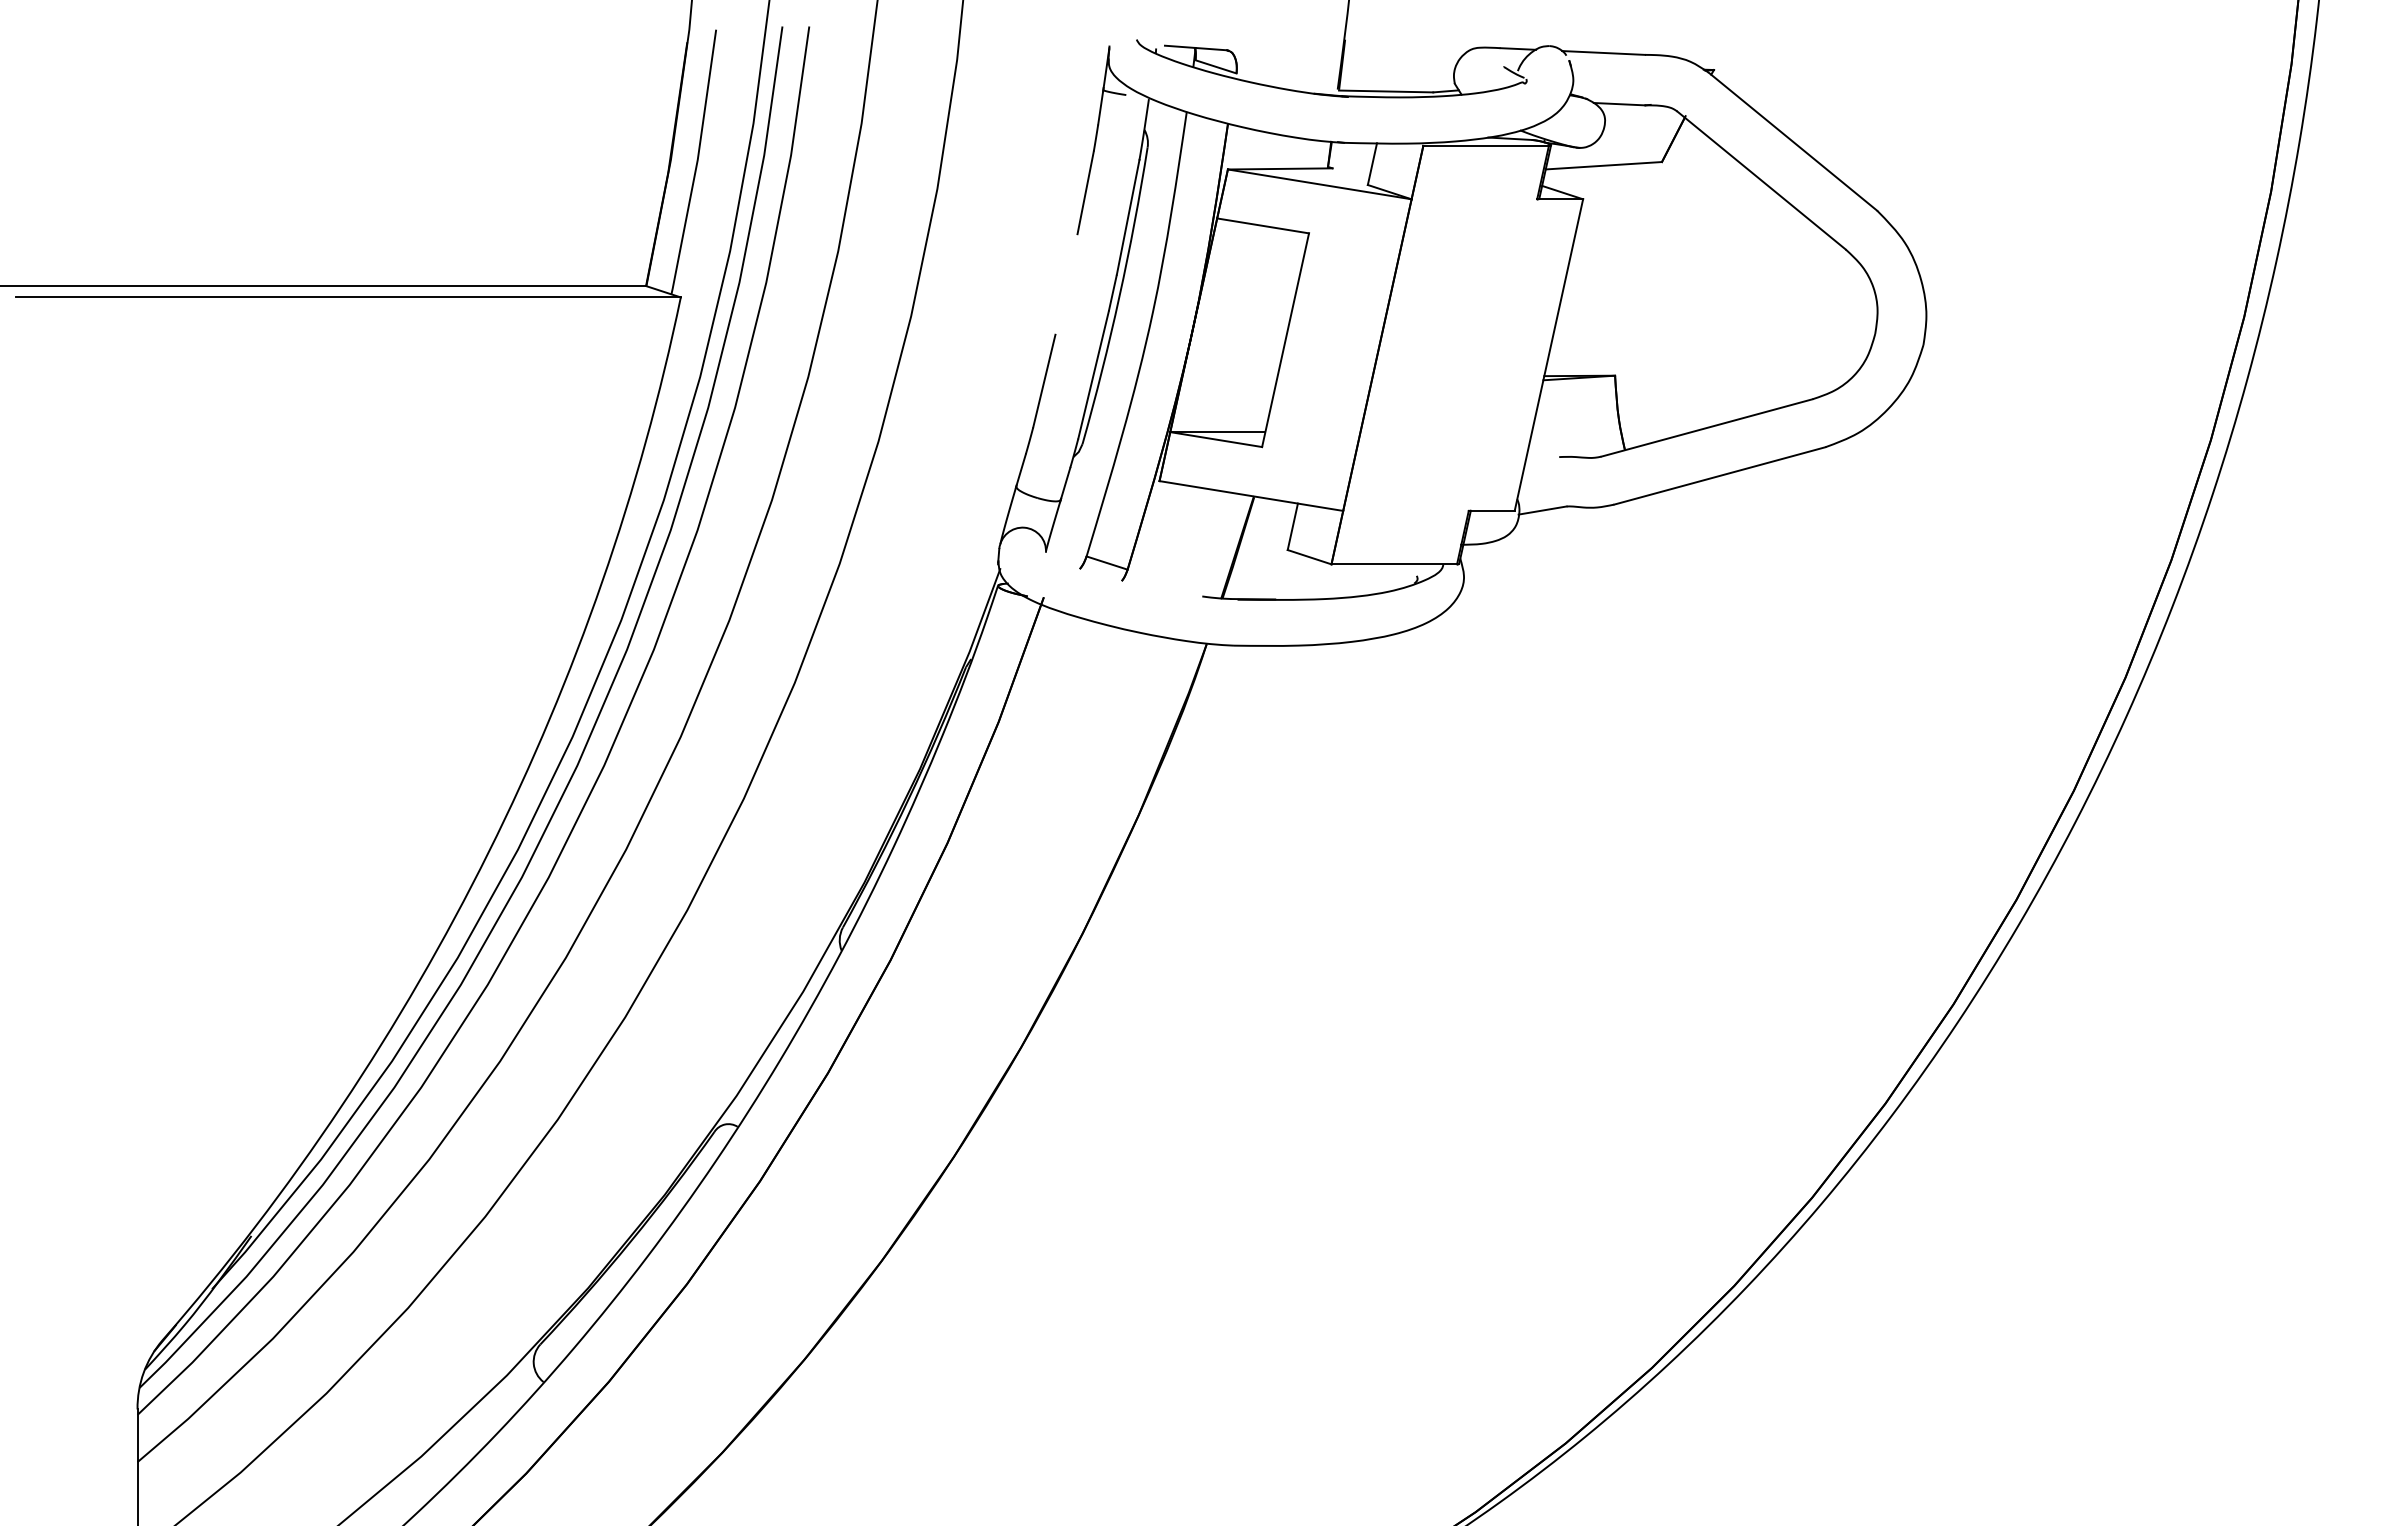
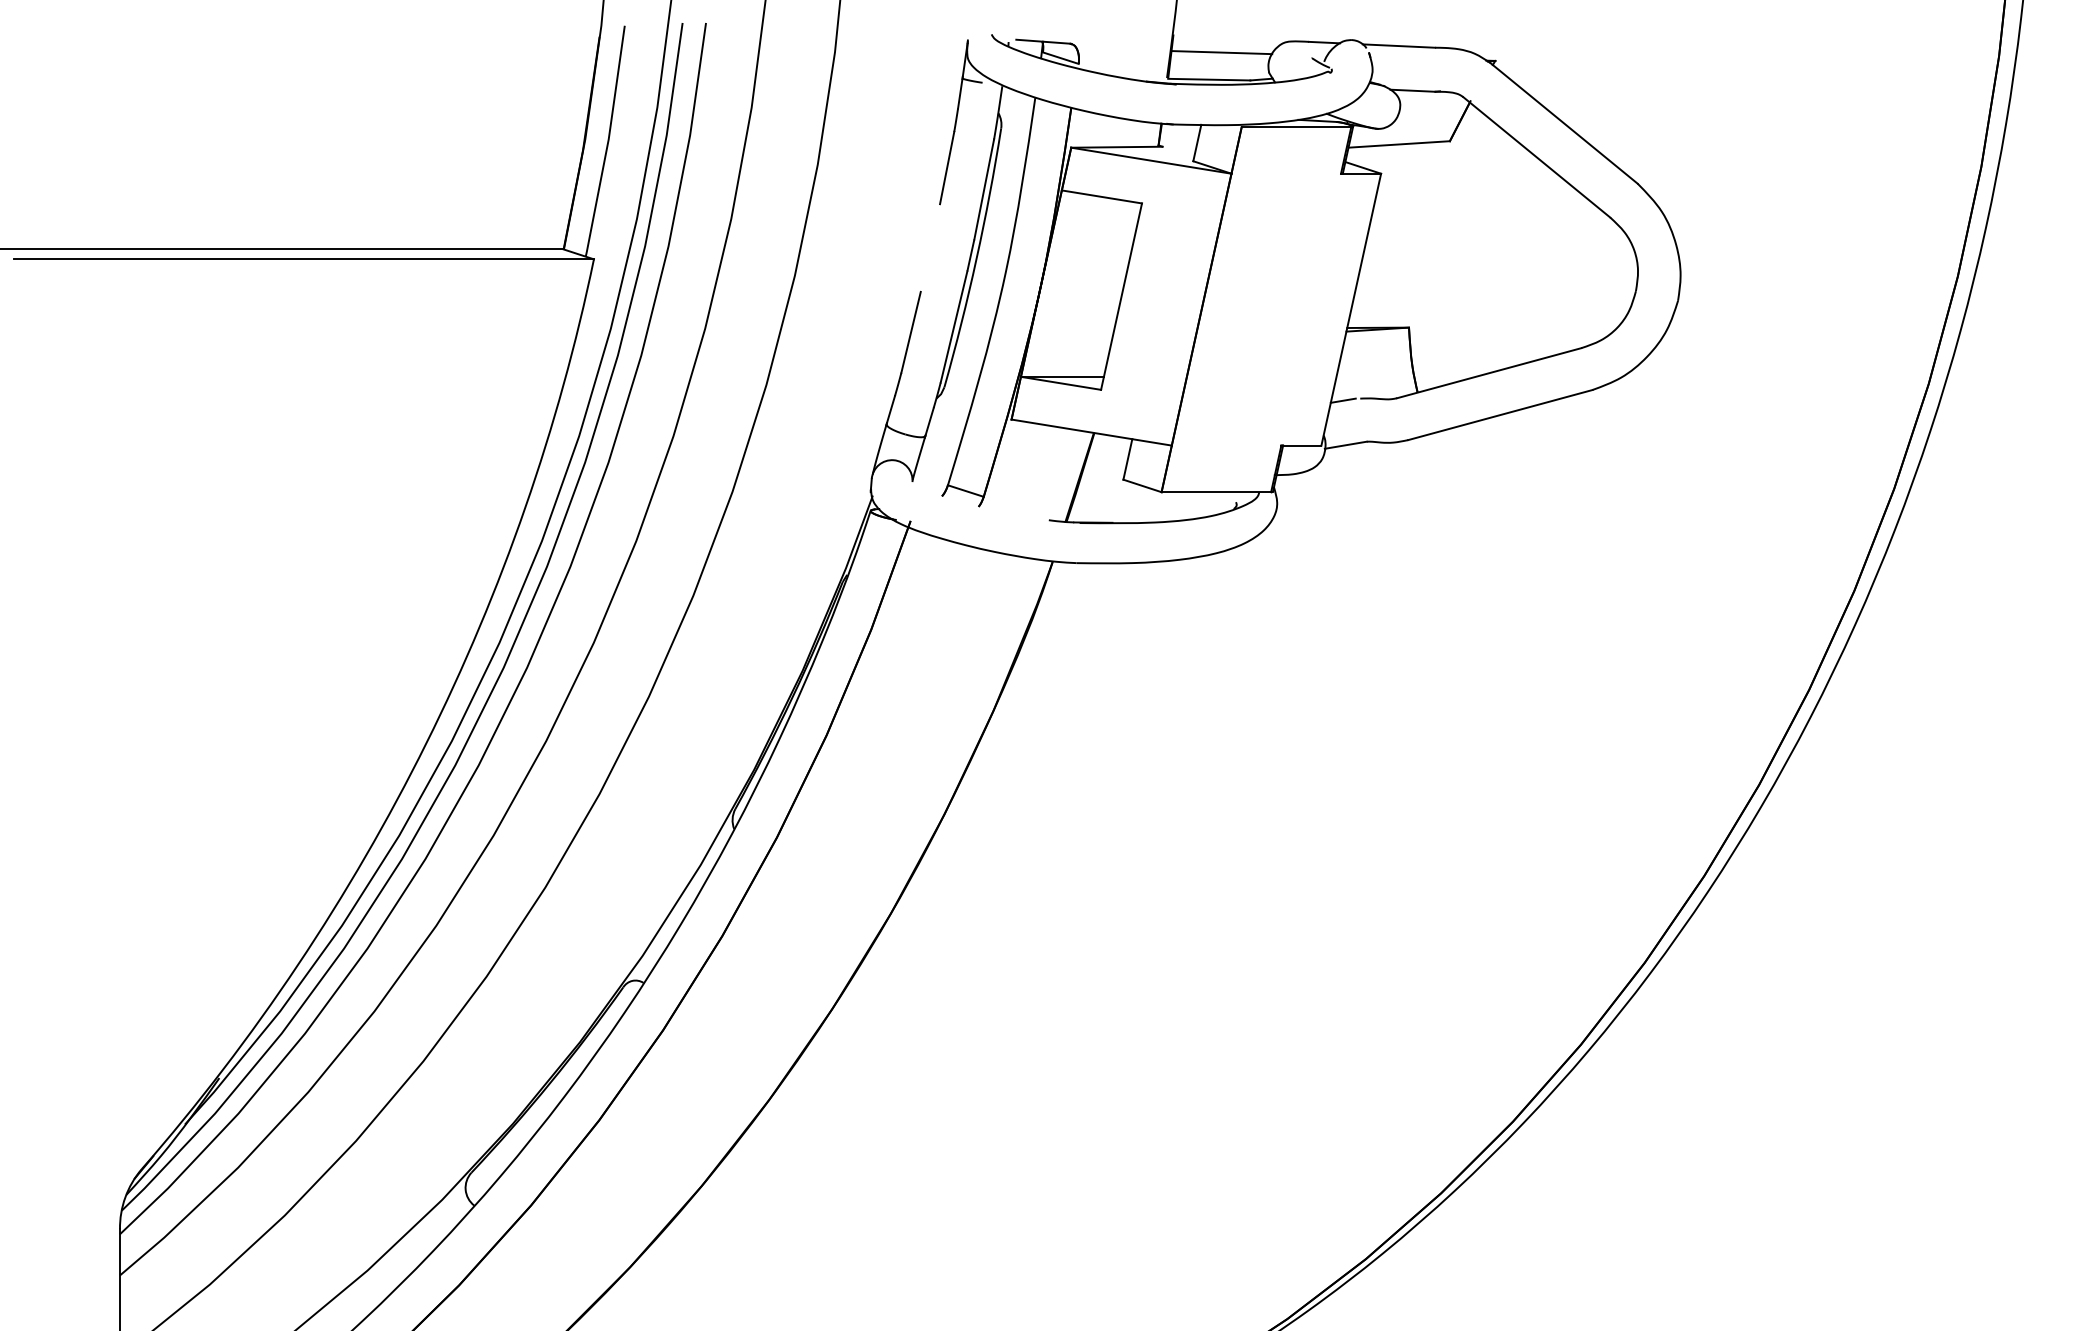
line: (1400, 60) -> (1221, 52), added
line: (1539, 459) -> (1343, 400), added

